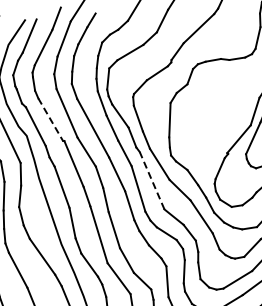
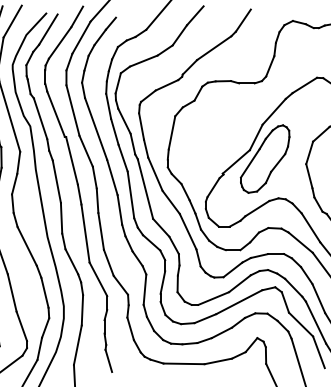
line: (51, 119) -> (56, 114), dashed -> solid
line: (152, 181) -> (145, 189), dashed -> solid

